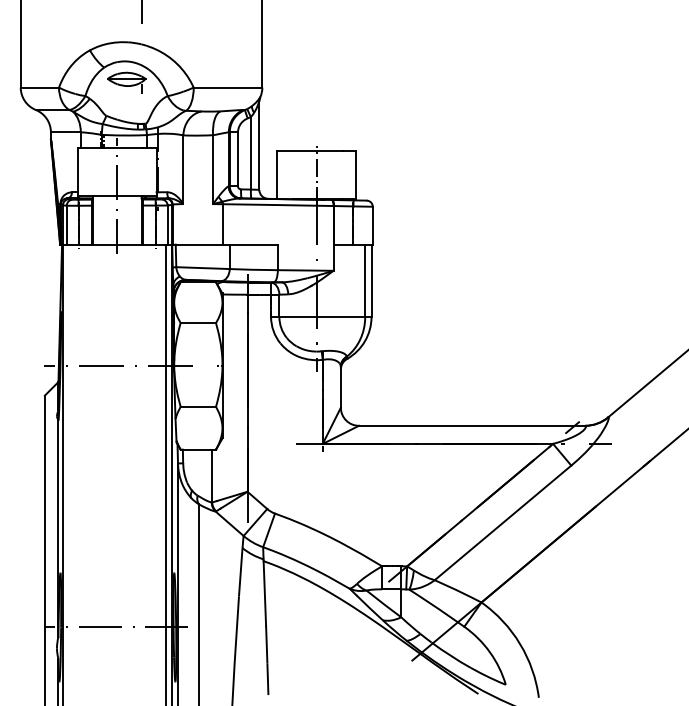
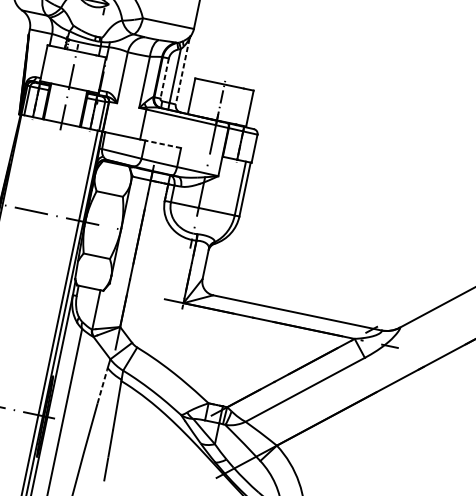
line: (259, 146) -> (182, 72), solid -> dashed
line: (237, 159) -> (164, 78), solid -> dashed
line: (253, 244) -> (163, 144), solid -> dashed
line: (240, 570) -> (102, 384), solid -> dashed

